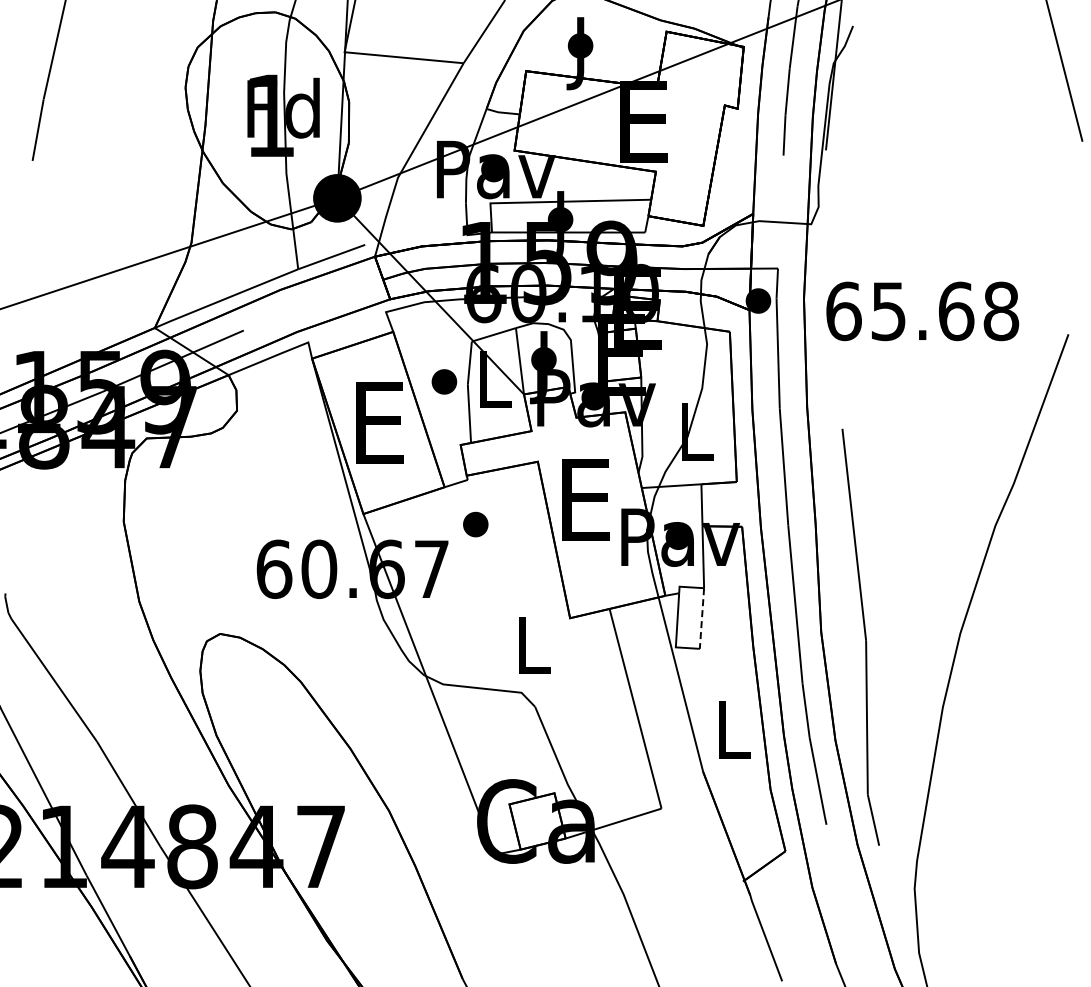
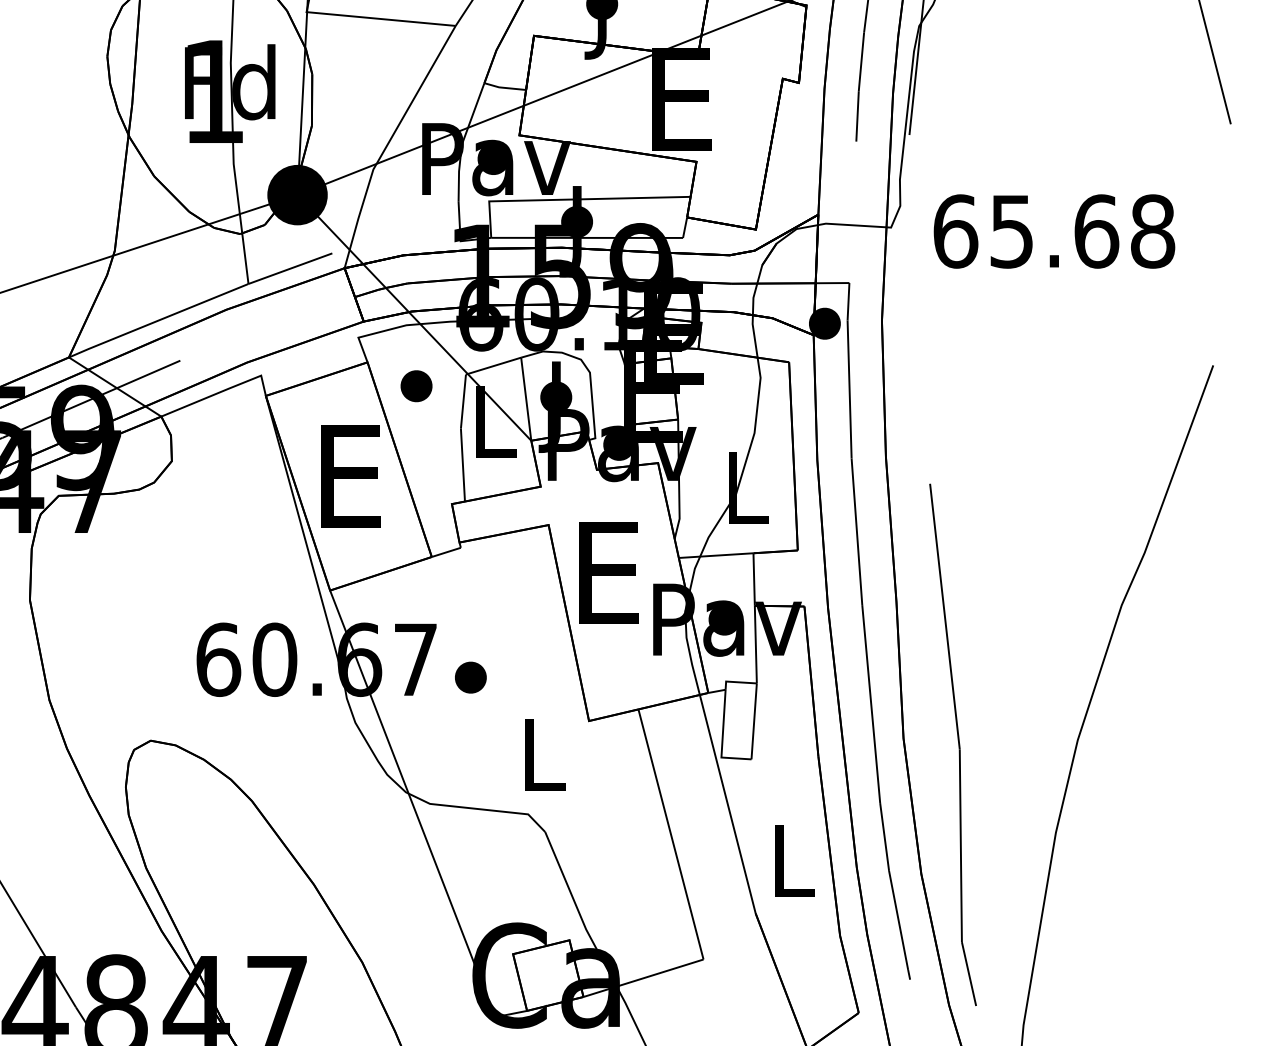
text: (922, 311) -> (1054, 231), moved
part: (444, 381) -> (416, 385), moved
part: (475, 524) -> (470, 677), moved
line: (701, 619) -> (753, 722), dashed -> solid

